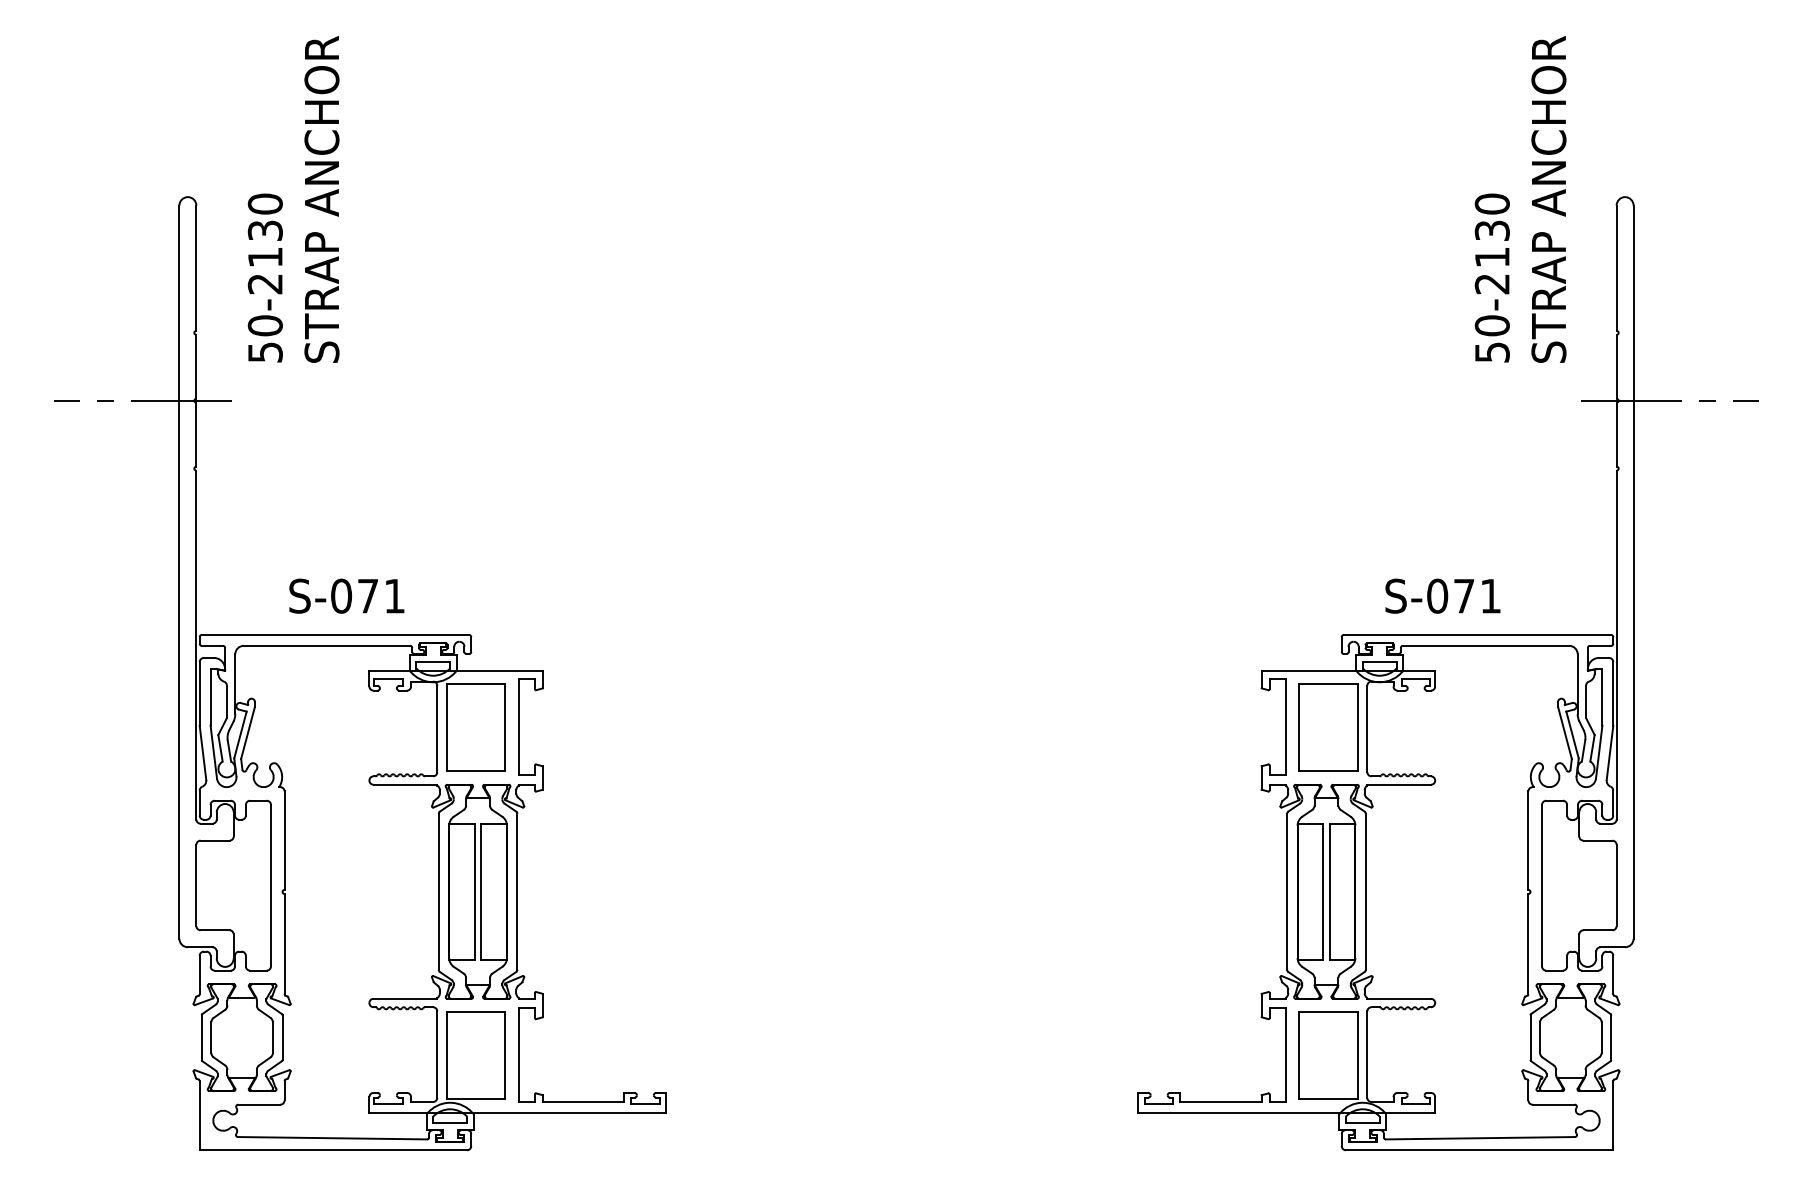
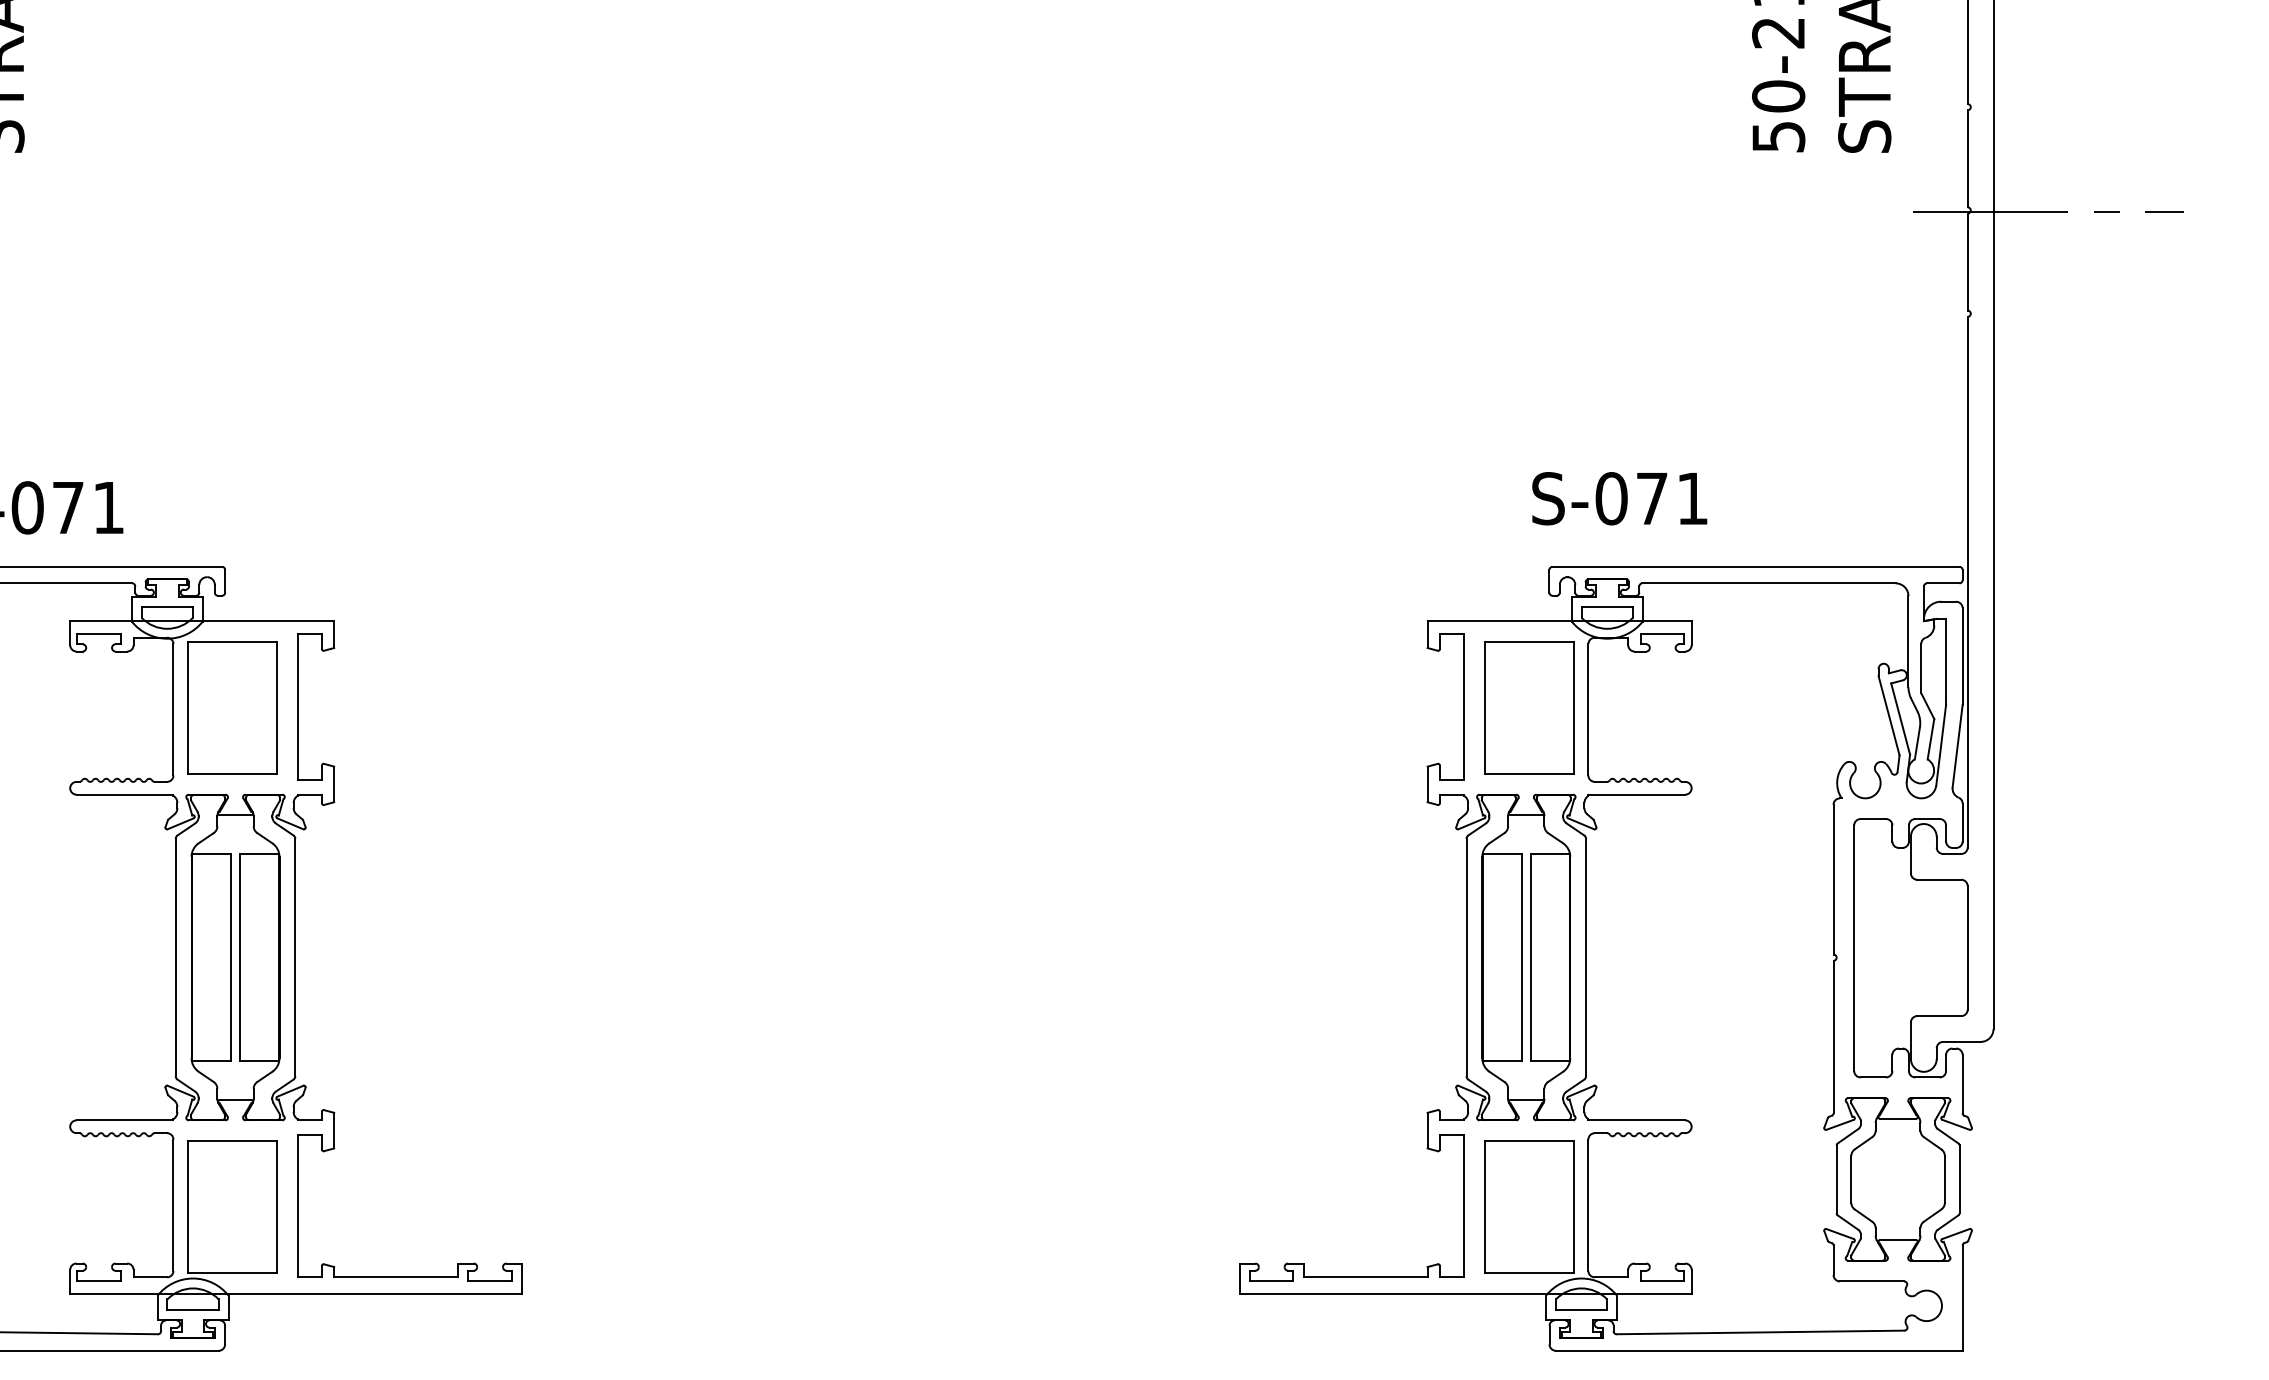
text: (1442, 595) -> (1619, 497), moved

